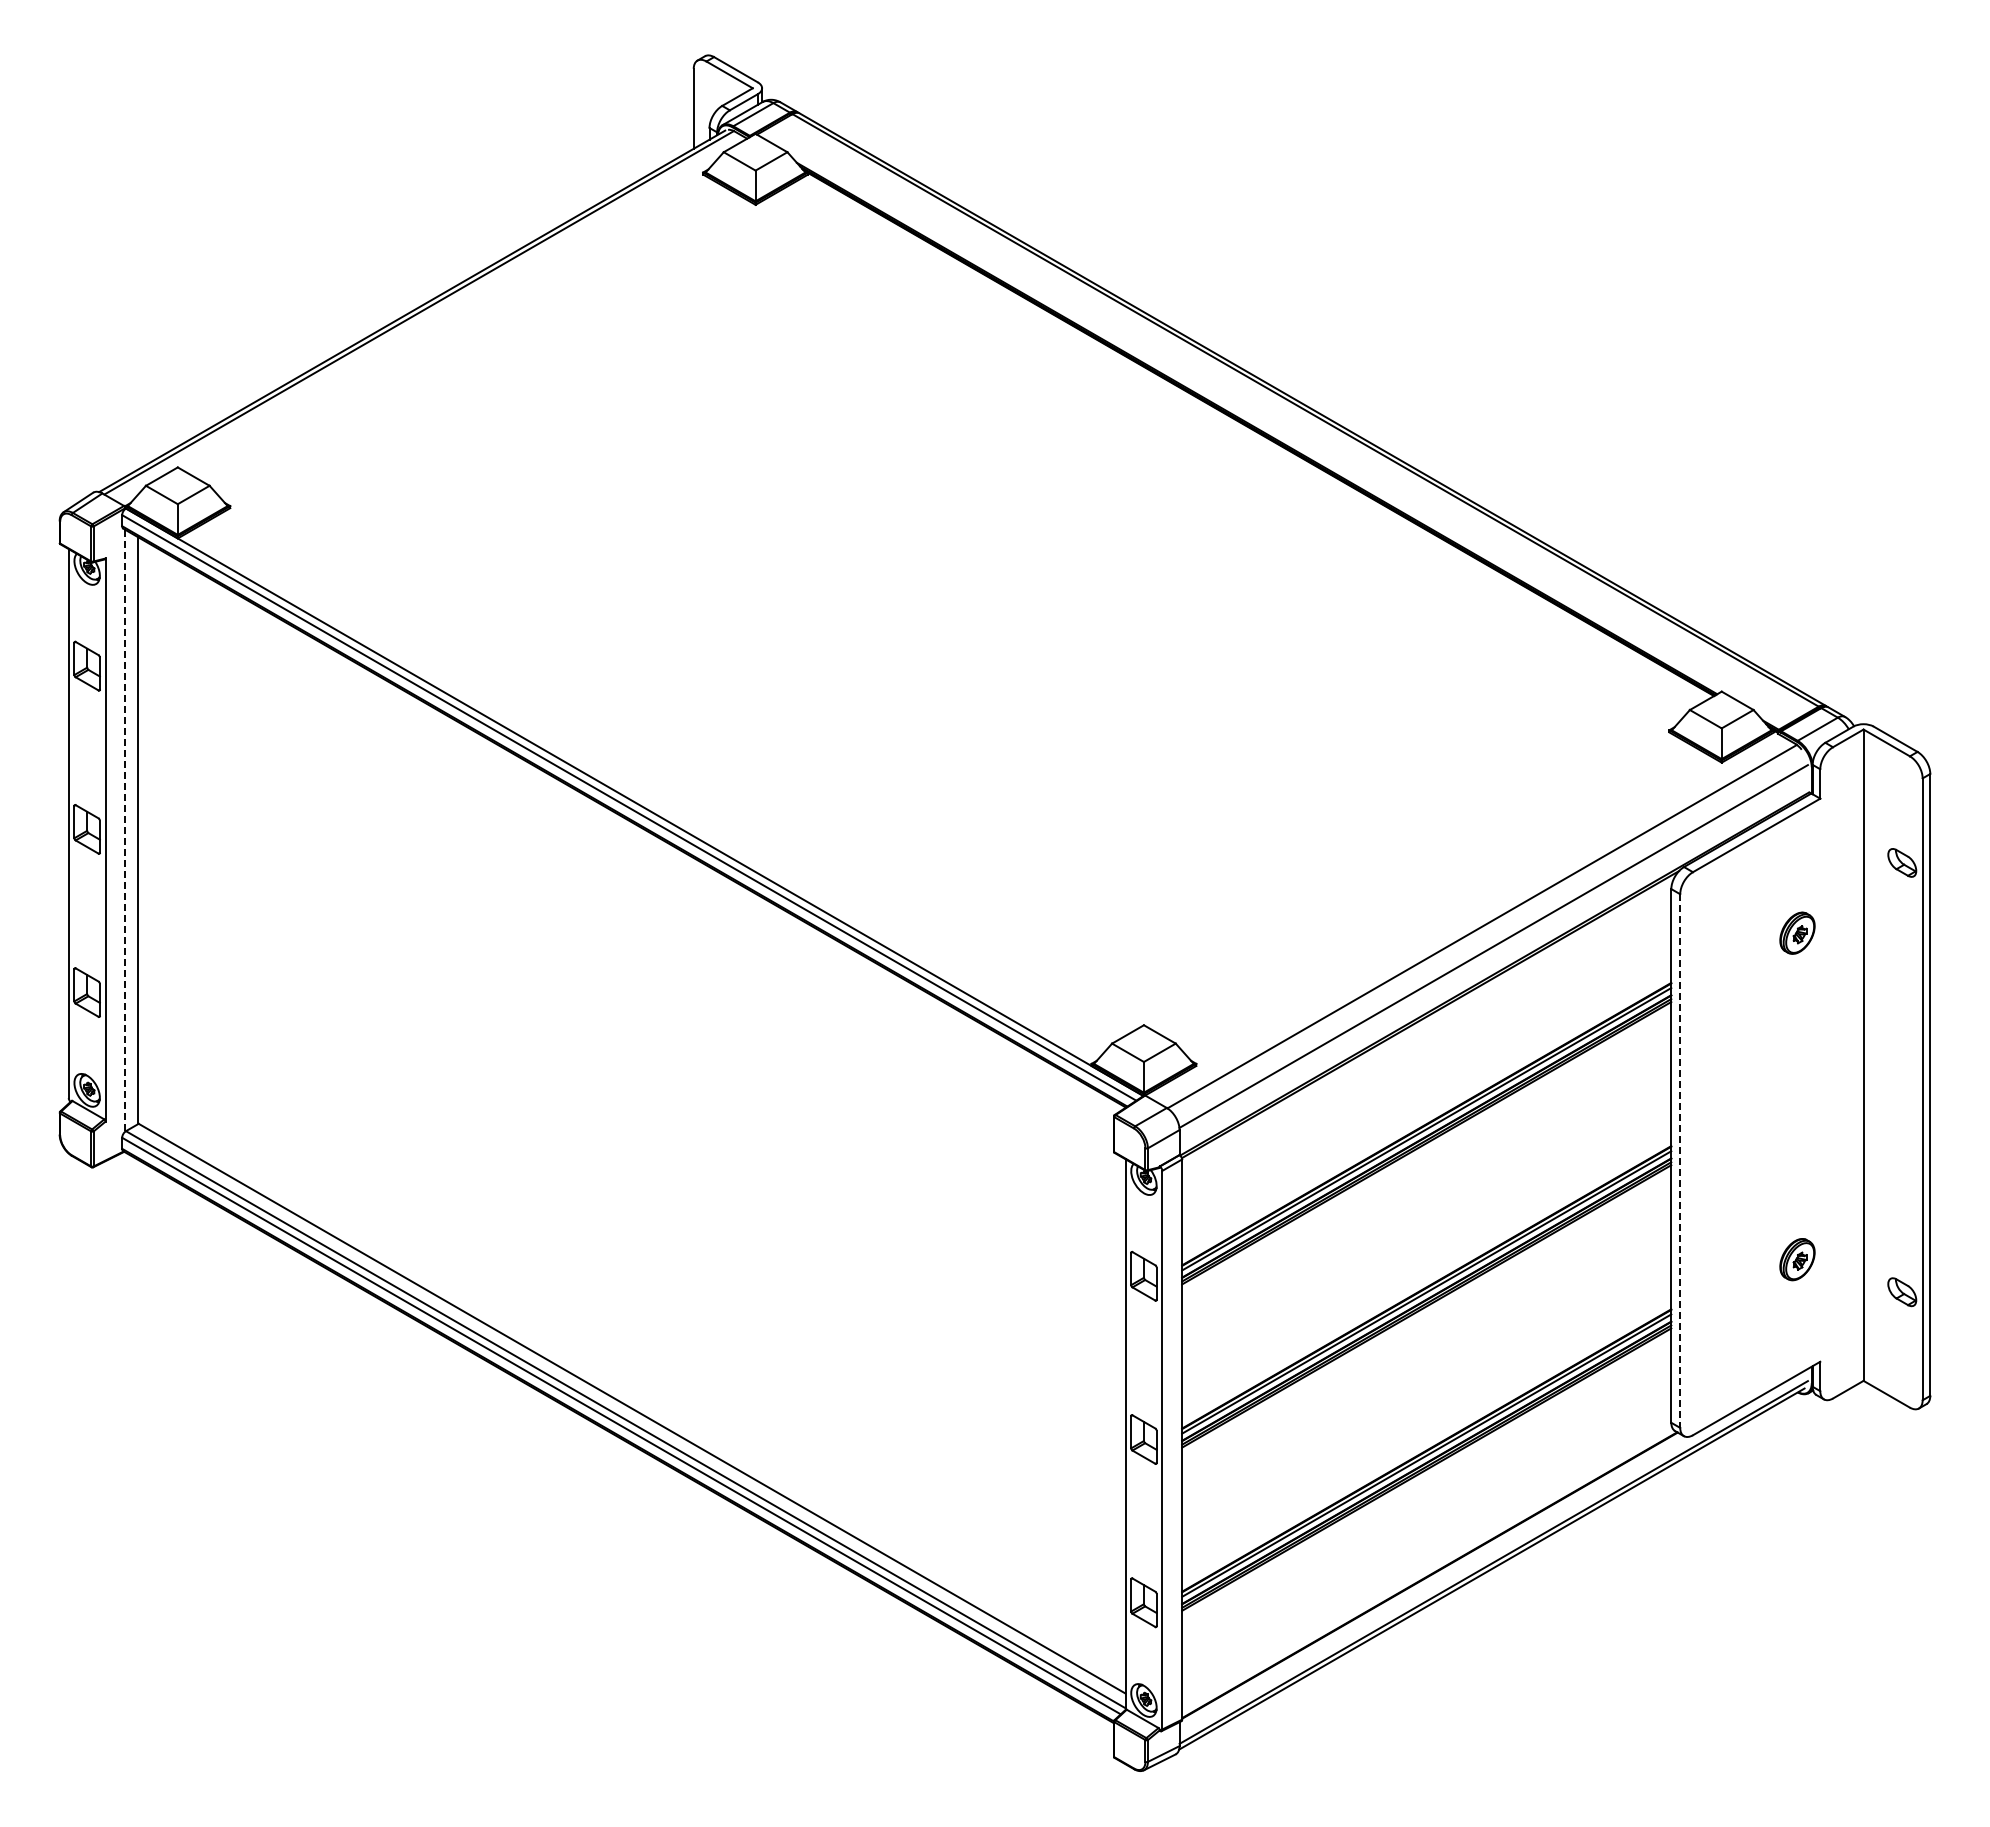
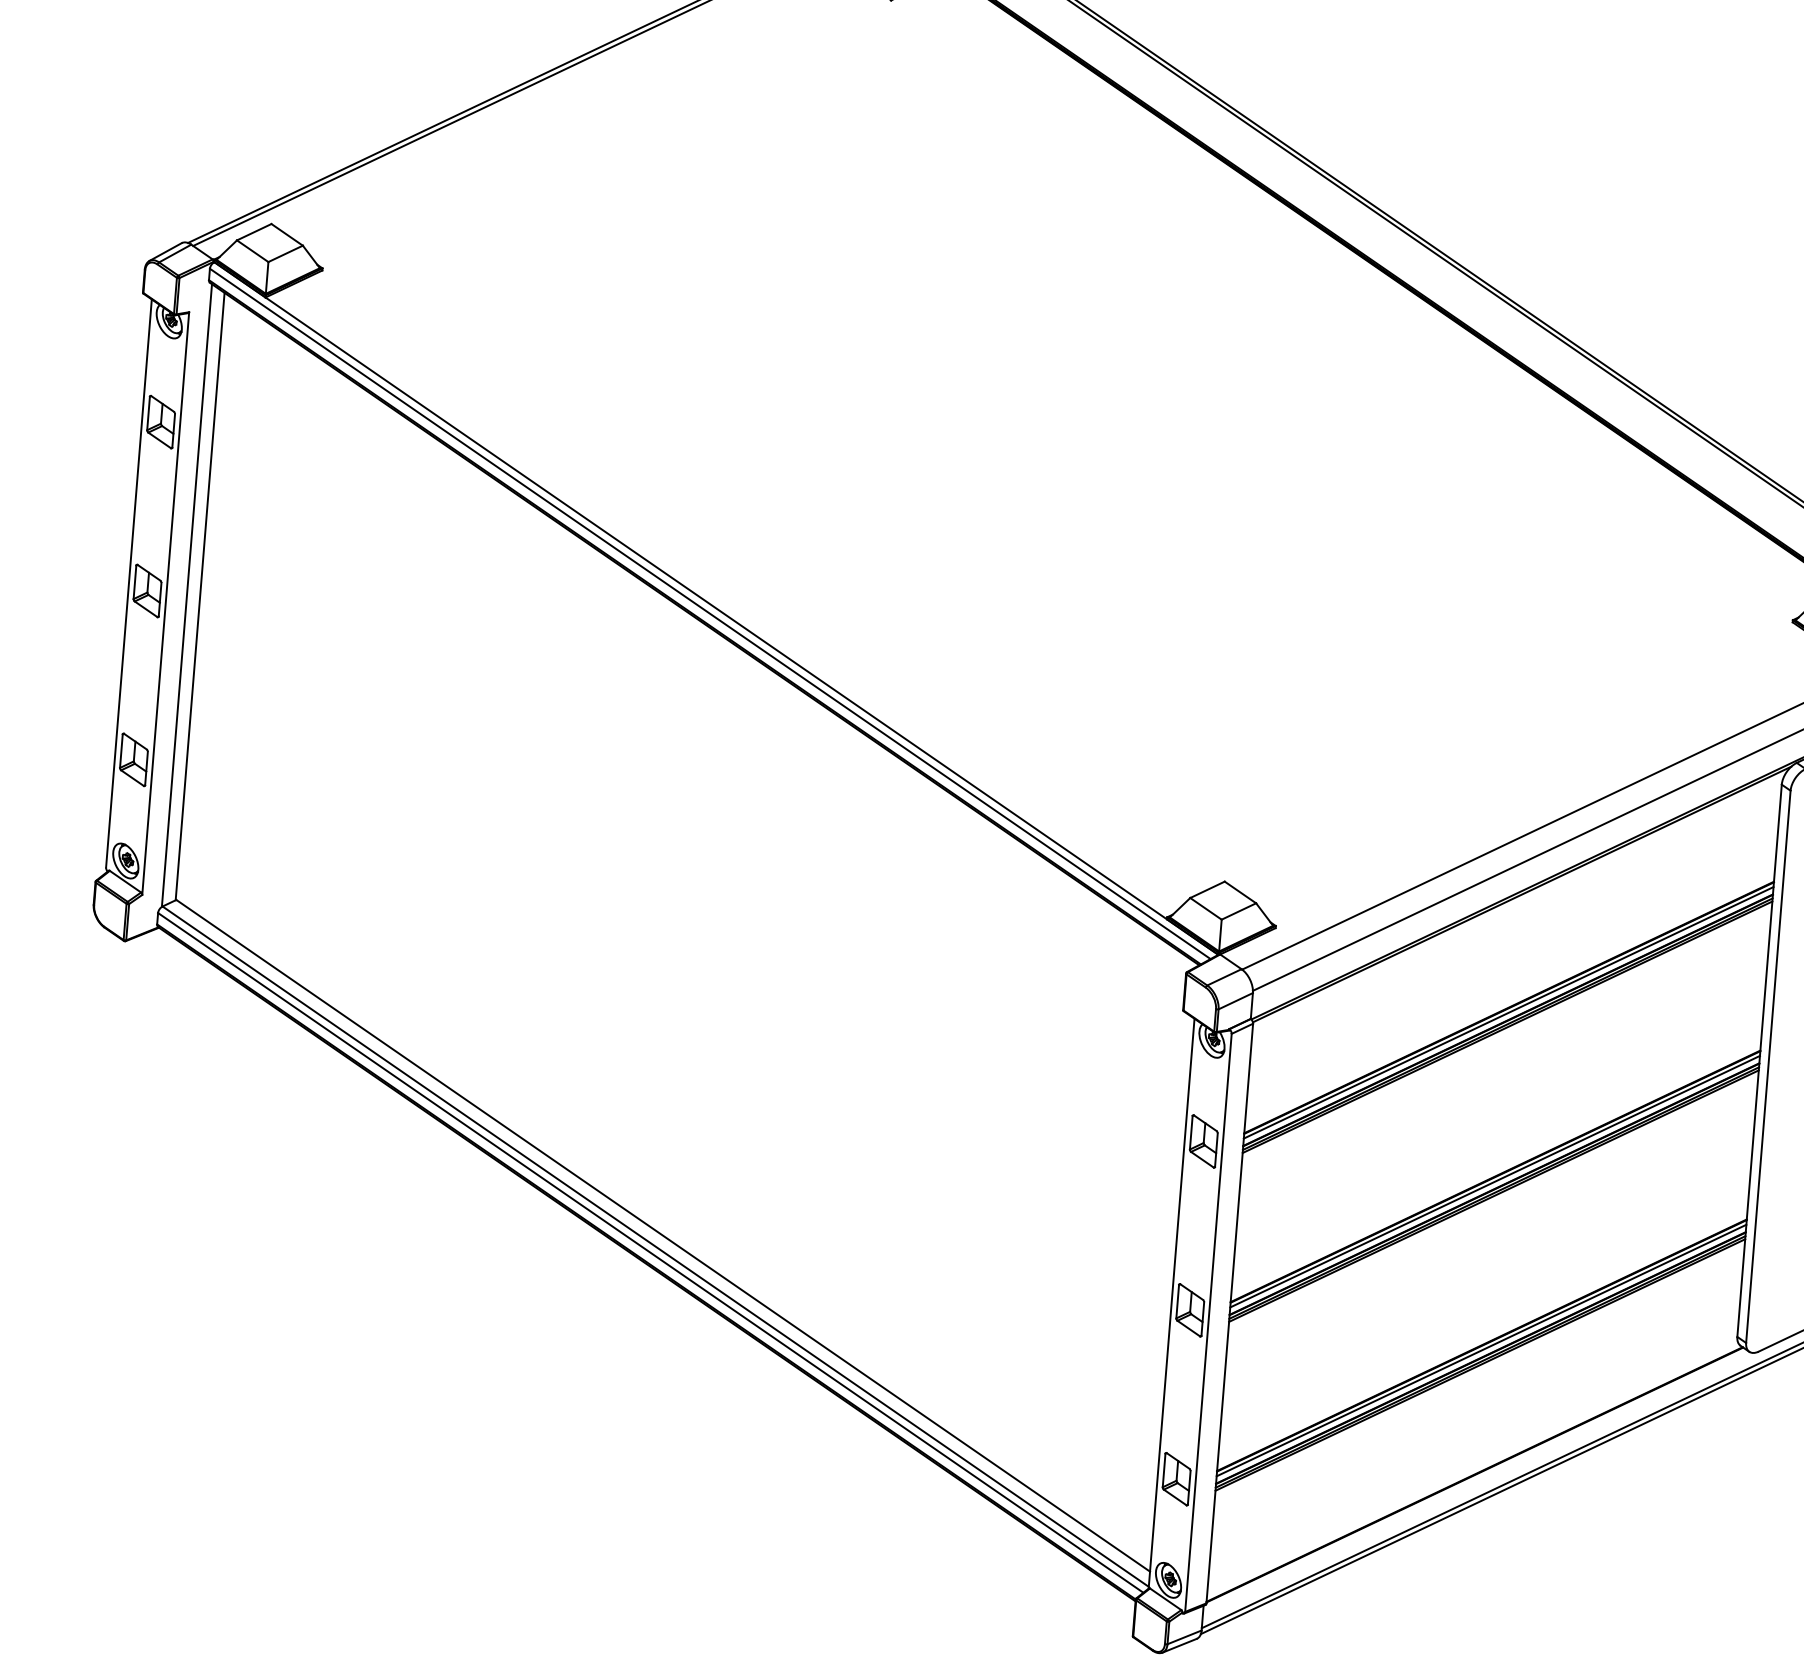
line: (125, 830) -> (187, 595), dashed -> solid
line: (1680, 1161) -> (1768, 1067), dashed -> solid

